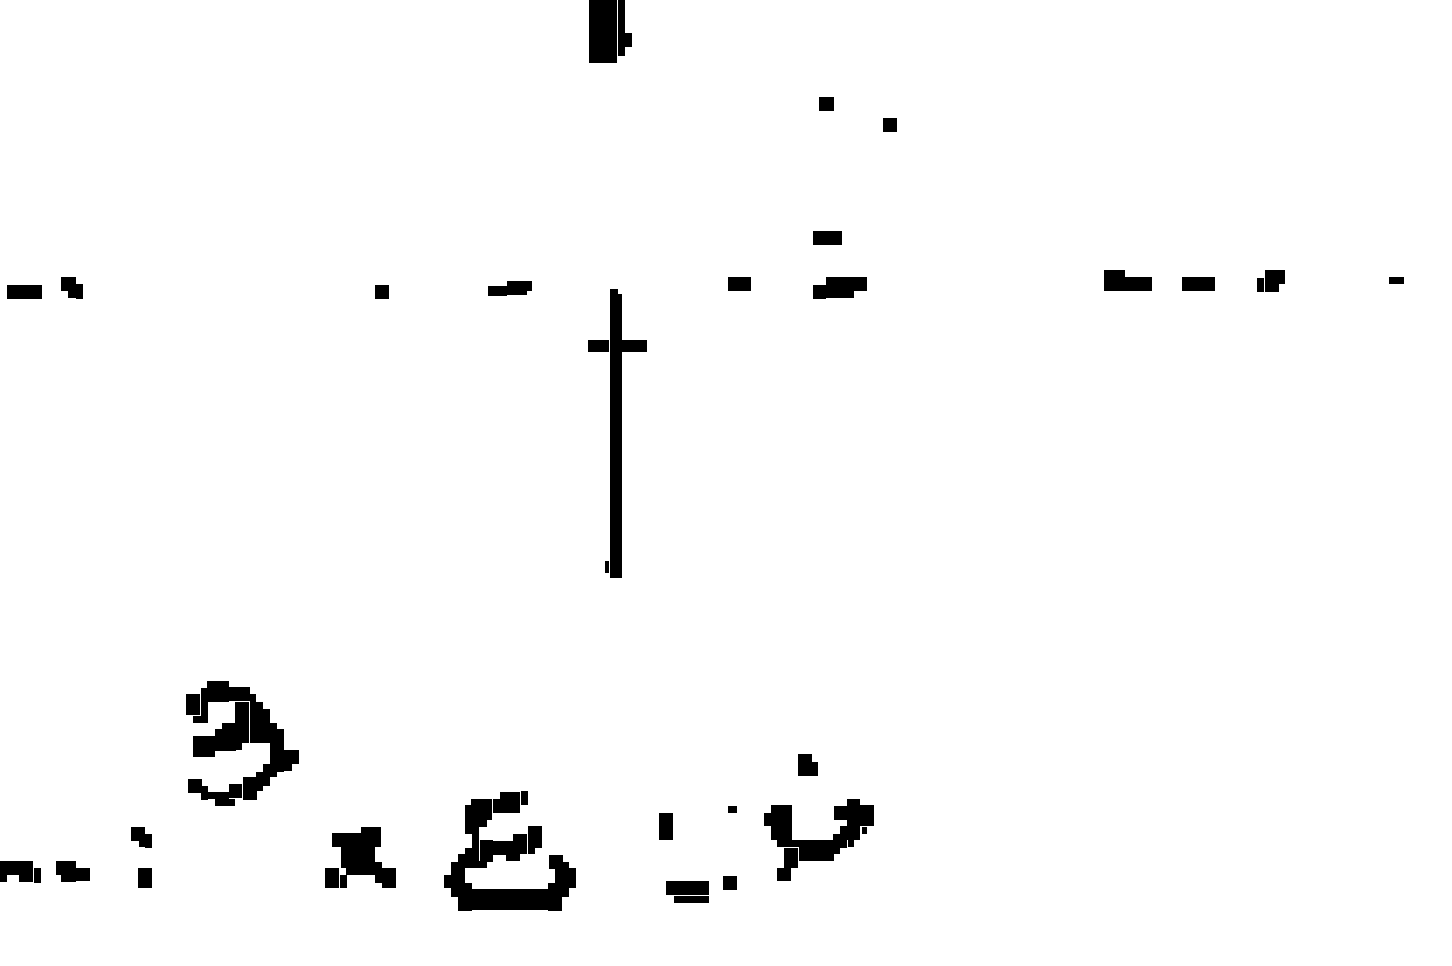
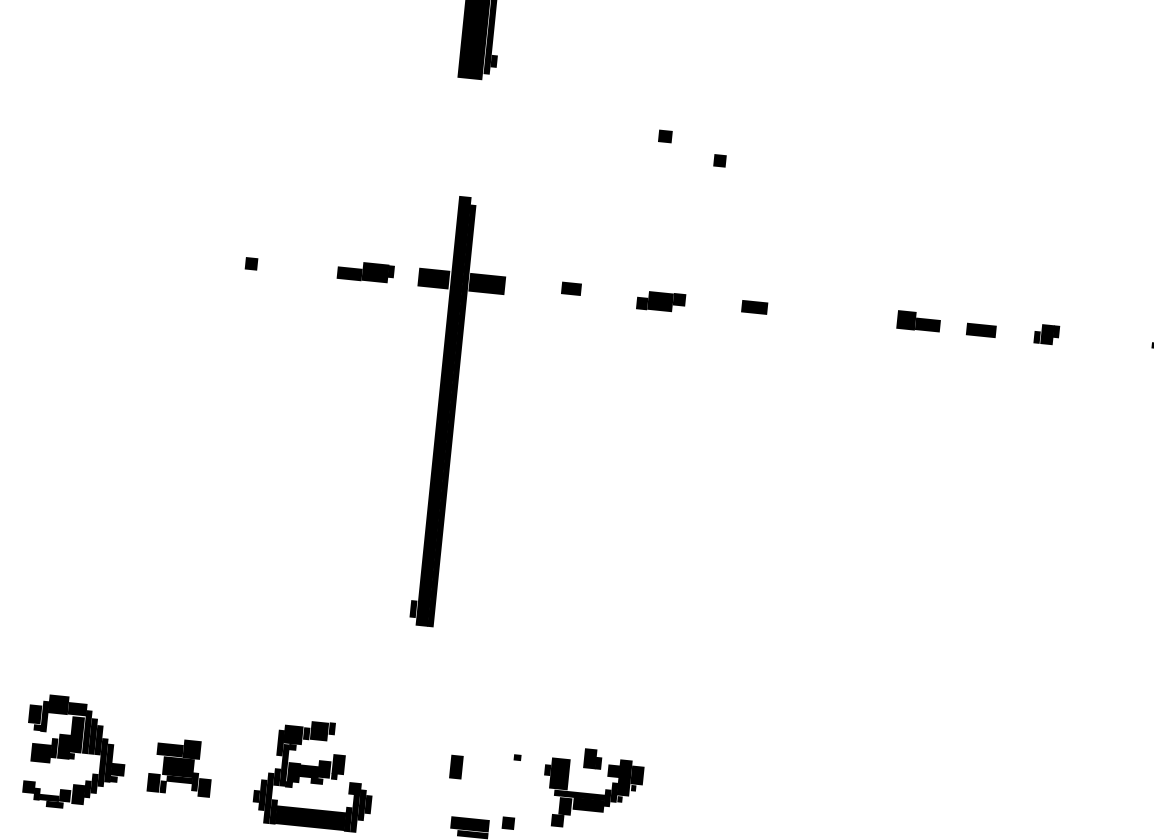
line: (827, 237) -> (754, 307), moved
part: (509, 287) -> (365, 271), size x1.43
part: (617, 433) -> (448, 411), size x1.67
part: (242, 743) -> (75, 753), moved
part: (807, 764) -> (592, 758), moved

